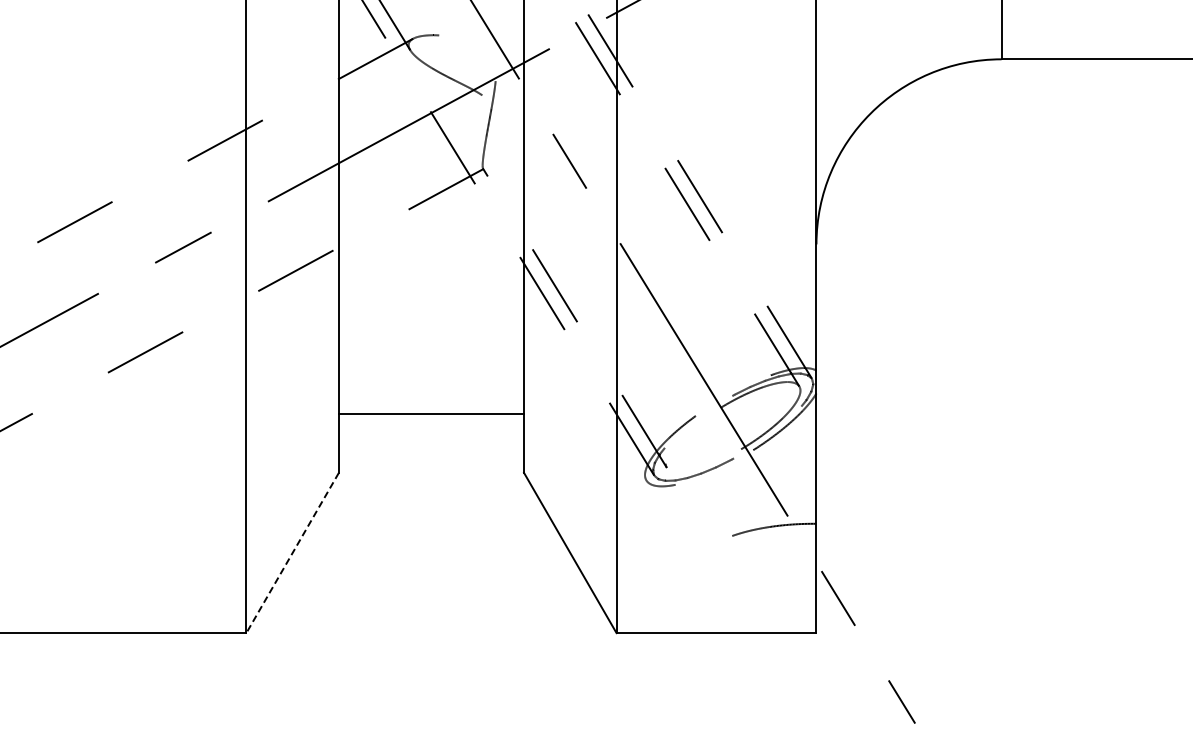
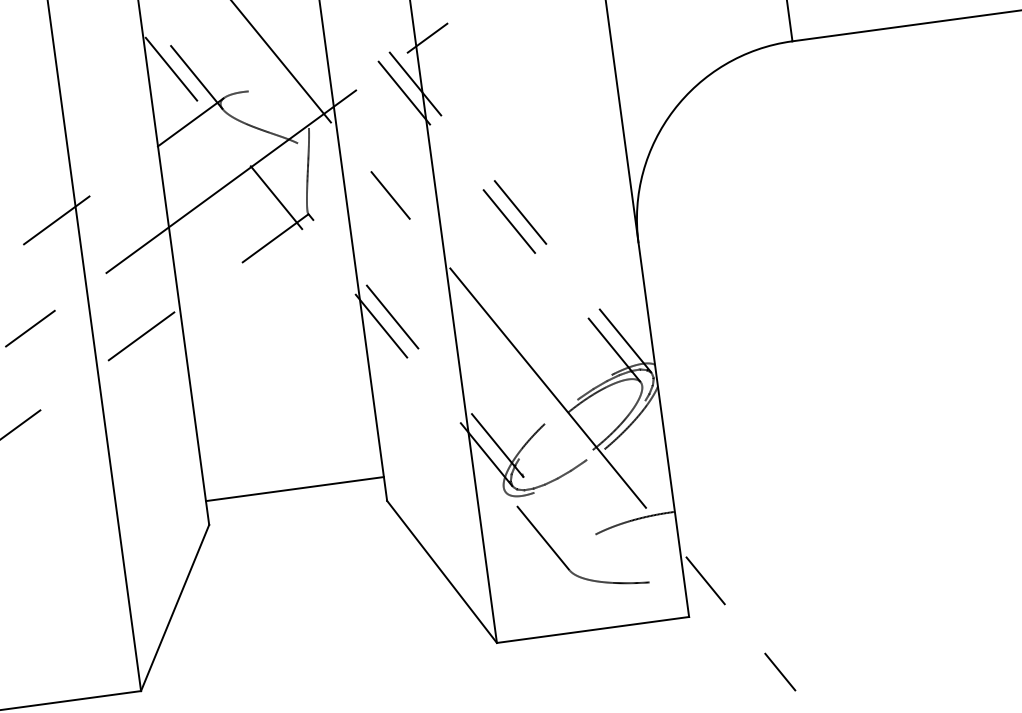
line: (431, 414) -> (295, 489), moved
line: (292, 552) -> (174, 607), dashed -> solid
part: (696, 559) -> (564, 561), added

